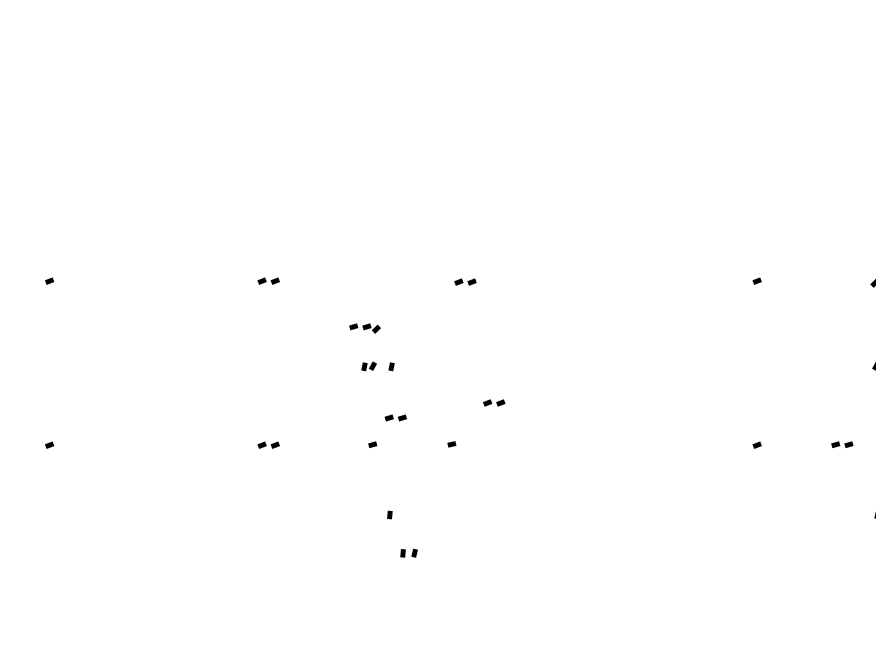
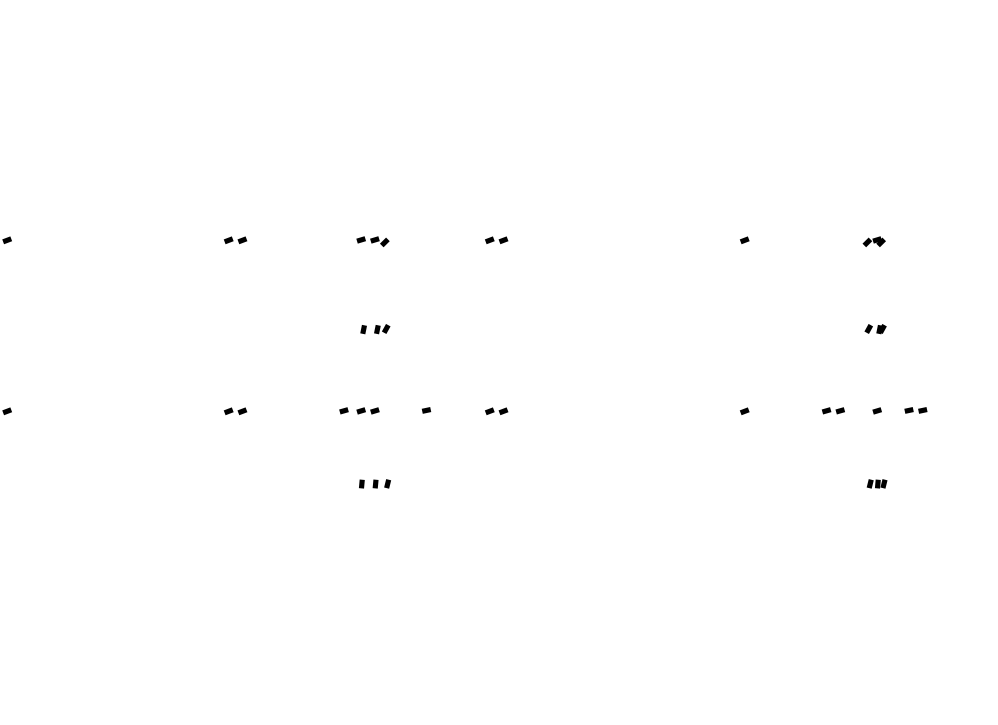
text: (465, 281) -> (496, 239), moved
text: (364, 328) -> (372, 241), moved
text: (369, 366) -> (382, 329), moved
text: (494, 402) -> (496, 410), moved
text: (395, 417) -> (367, 410), moved
text: (408, 552) -> (381, 483), moved

